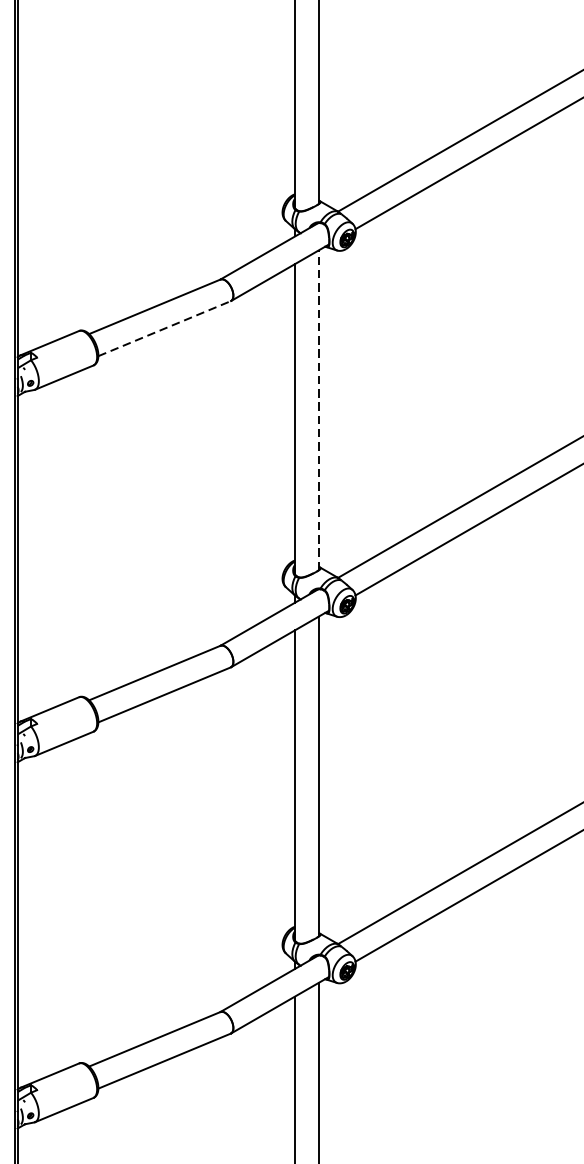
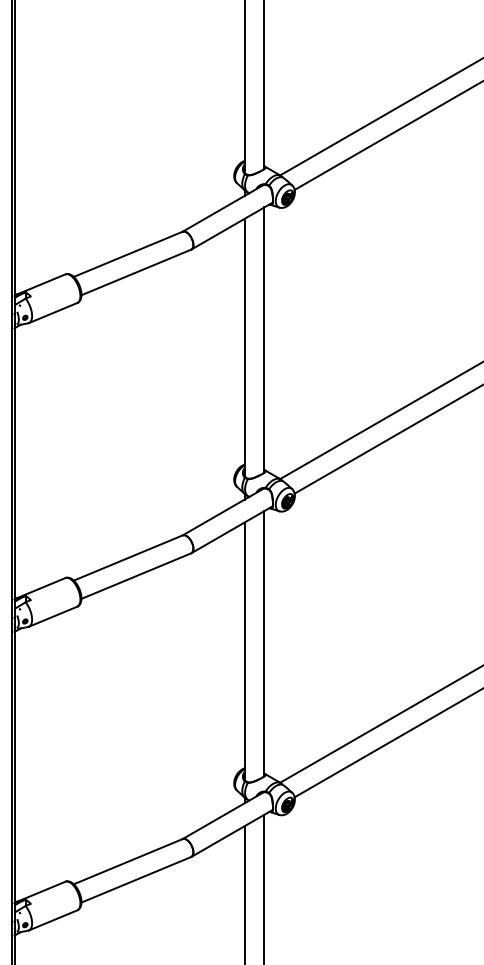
line: (164, 328) -> (136, 272), dashed -> solid
line: (319, 410) -> (264, 340), dashed -> solid

